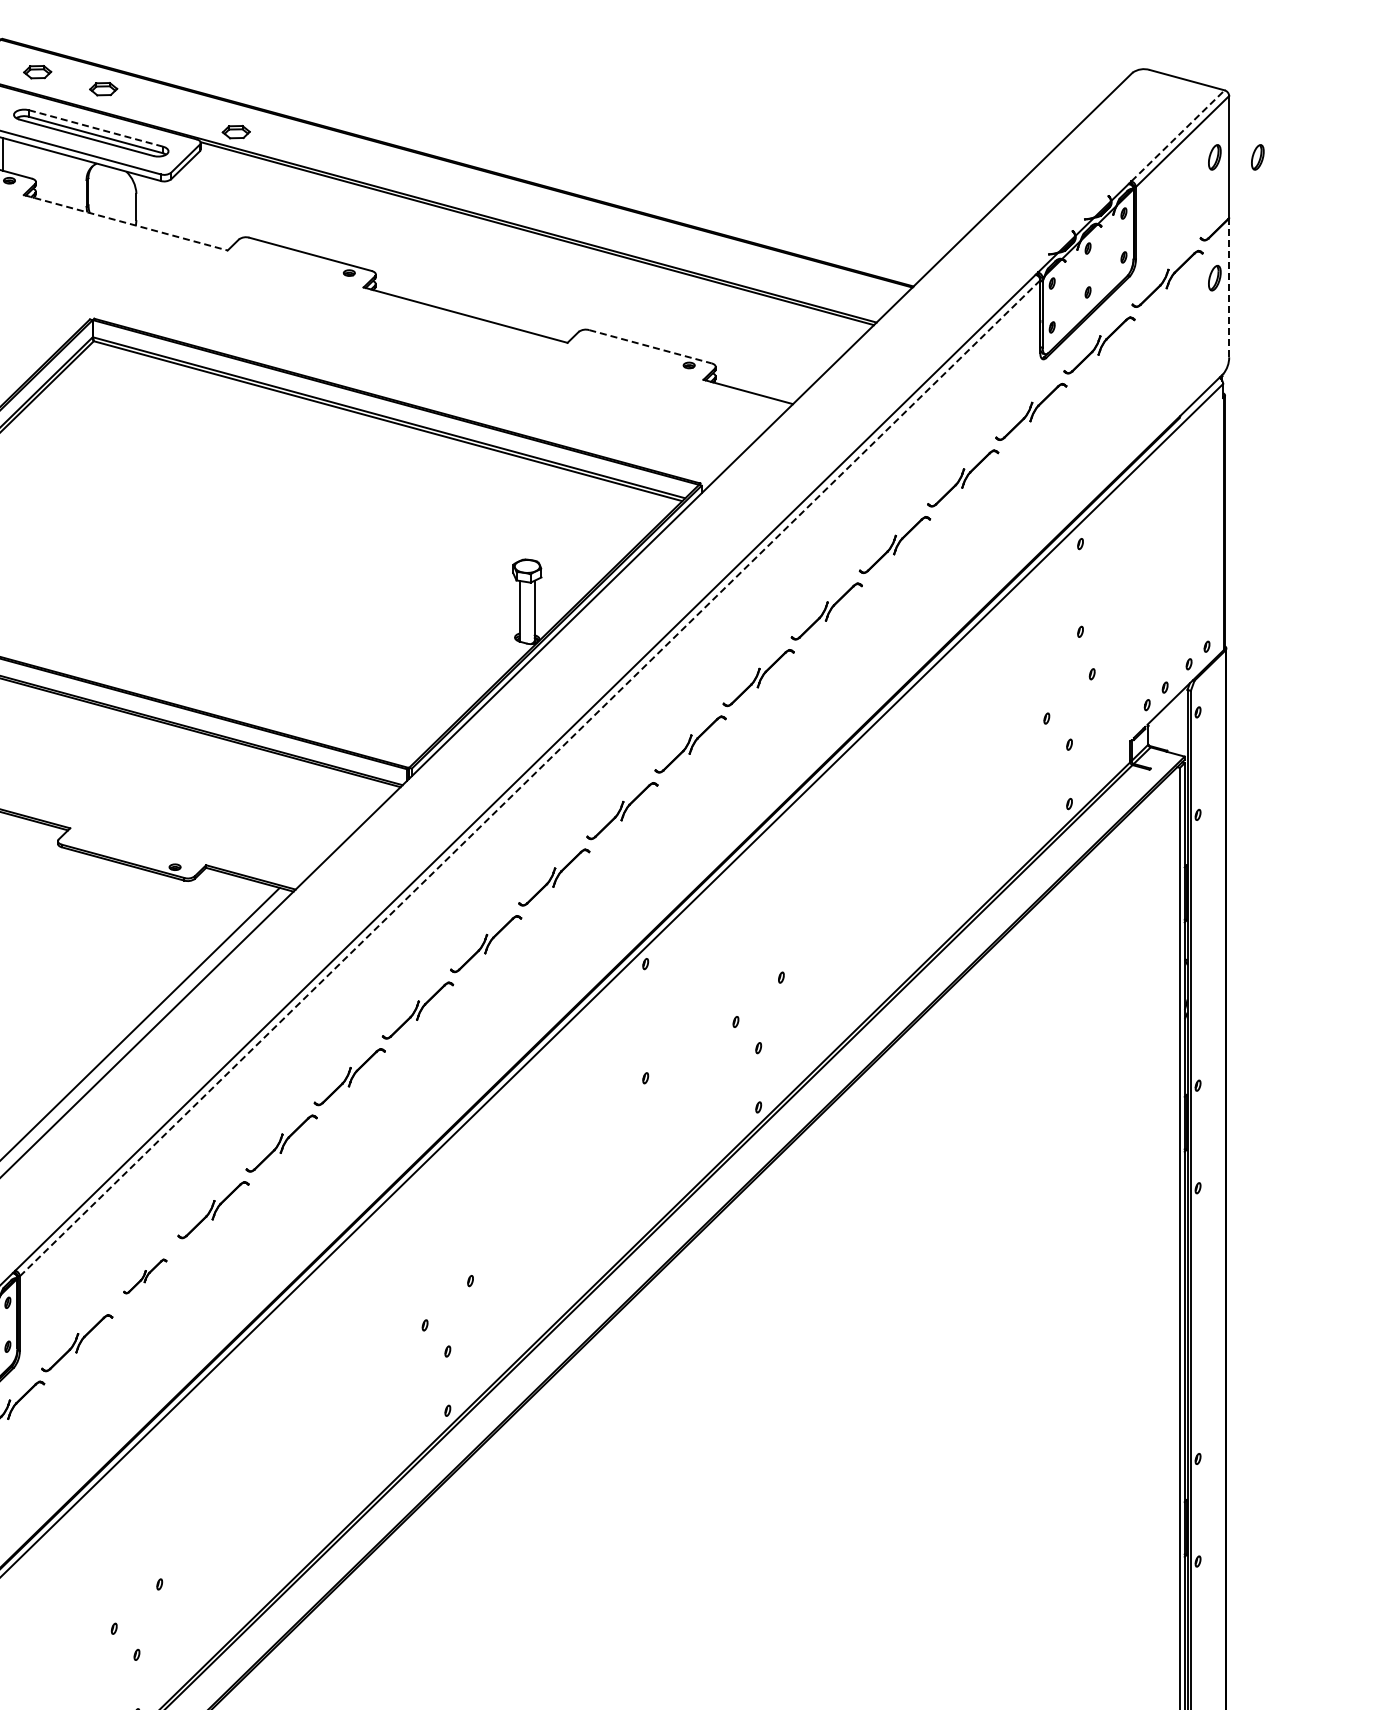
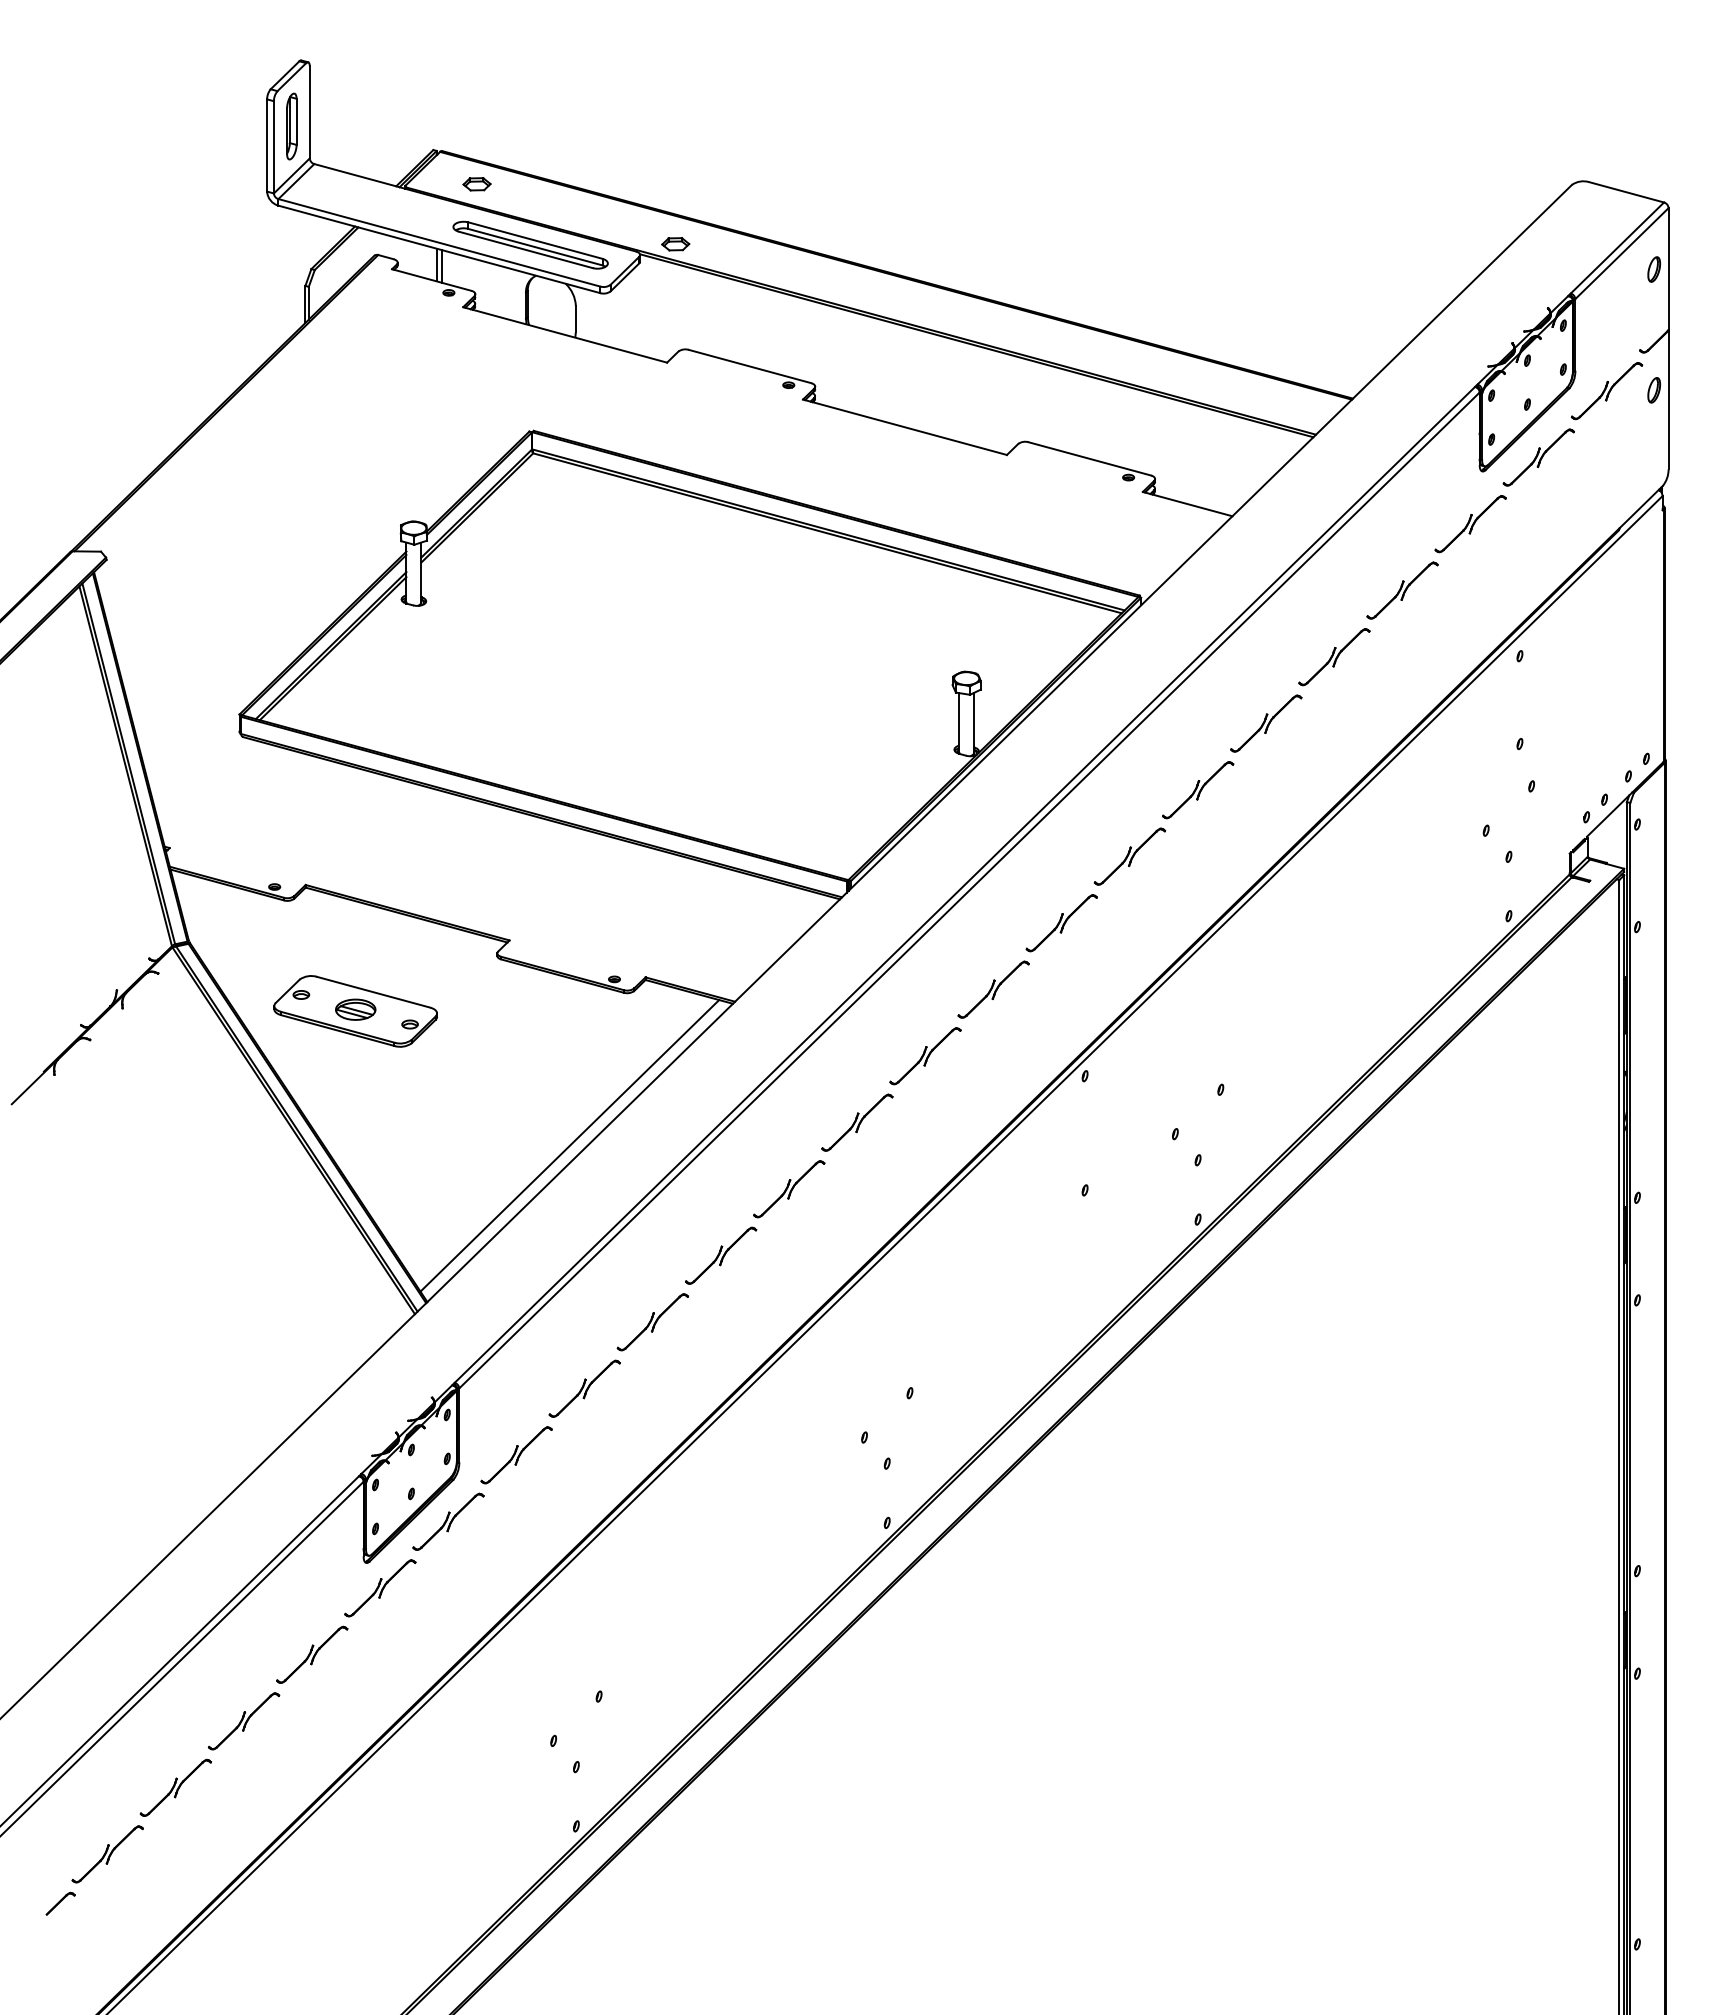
part: (103, 89) -> (542, 201), removed
line: (96, 128) -> (535, 240), dashed -> solid
line: (1178, 135) -> (1617, 247), dashed -> solid
part: (1257, 157) -> (1696, 269), removed
line: (126, 222) -> (565, 334), dashed -> solid
line: (1229, 288) -> (1668, 400), dashed -> solid
line: (651, 347) -> (1090, 459), dashed -> solid
line: (530, 778) -> (969, 890), dashed -> solid
part: (145, 1276) -> (584, 1388), size x1.67

